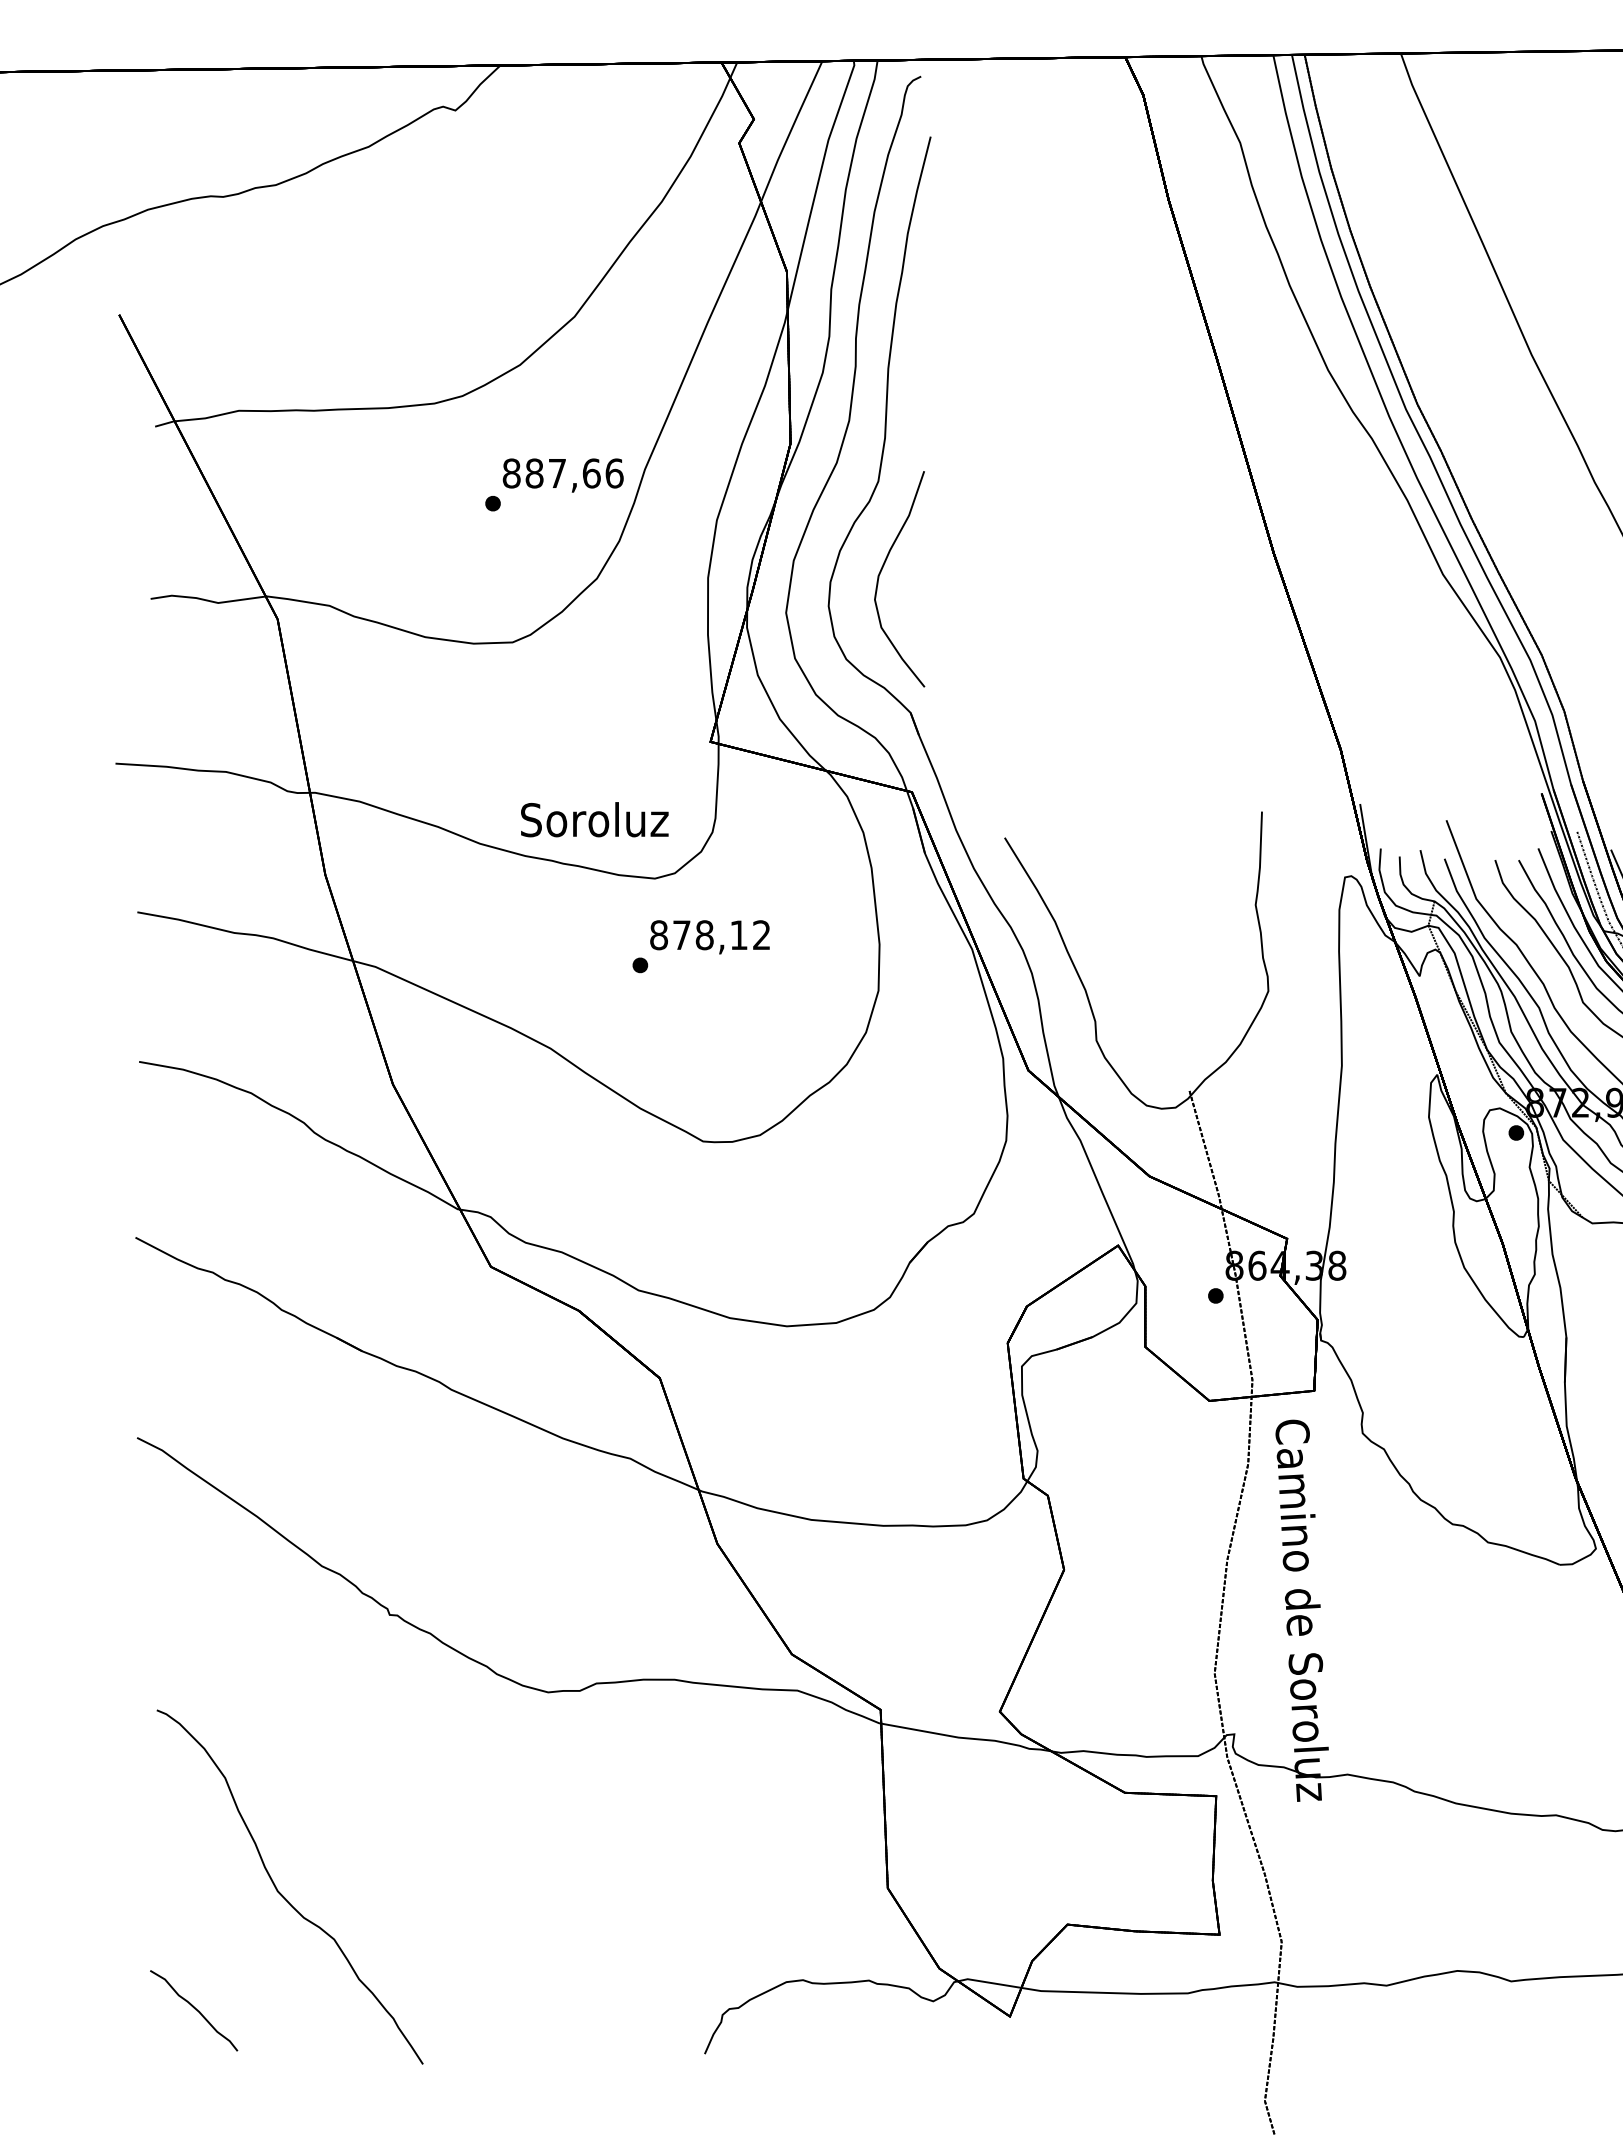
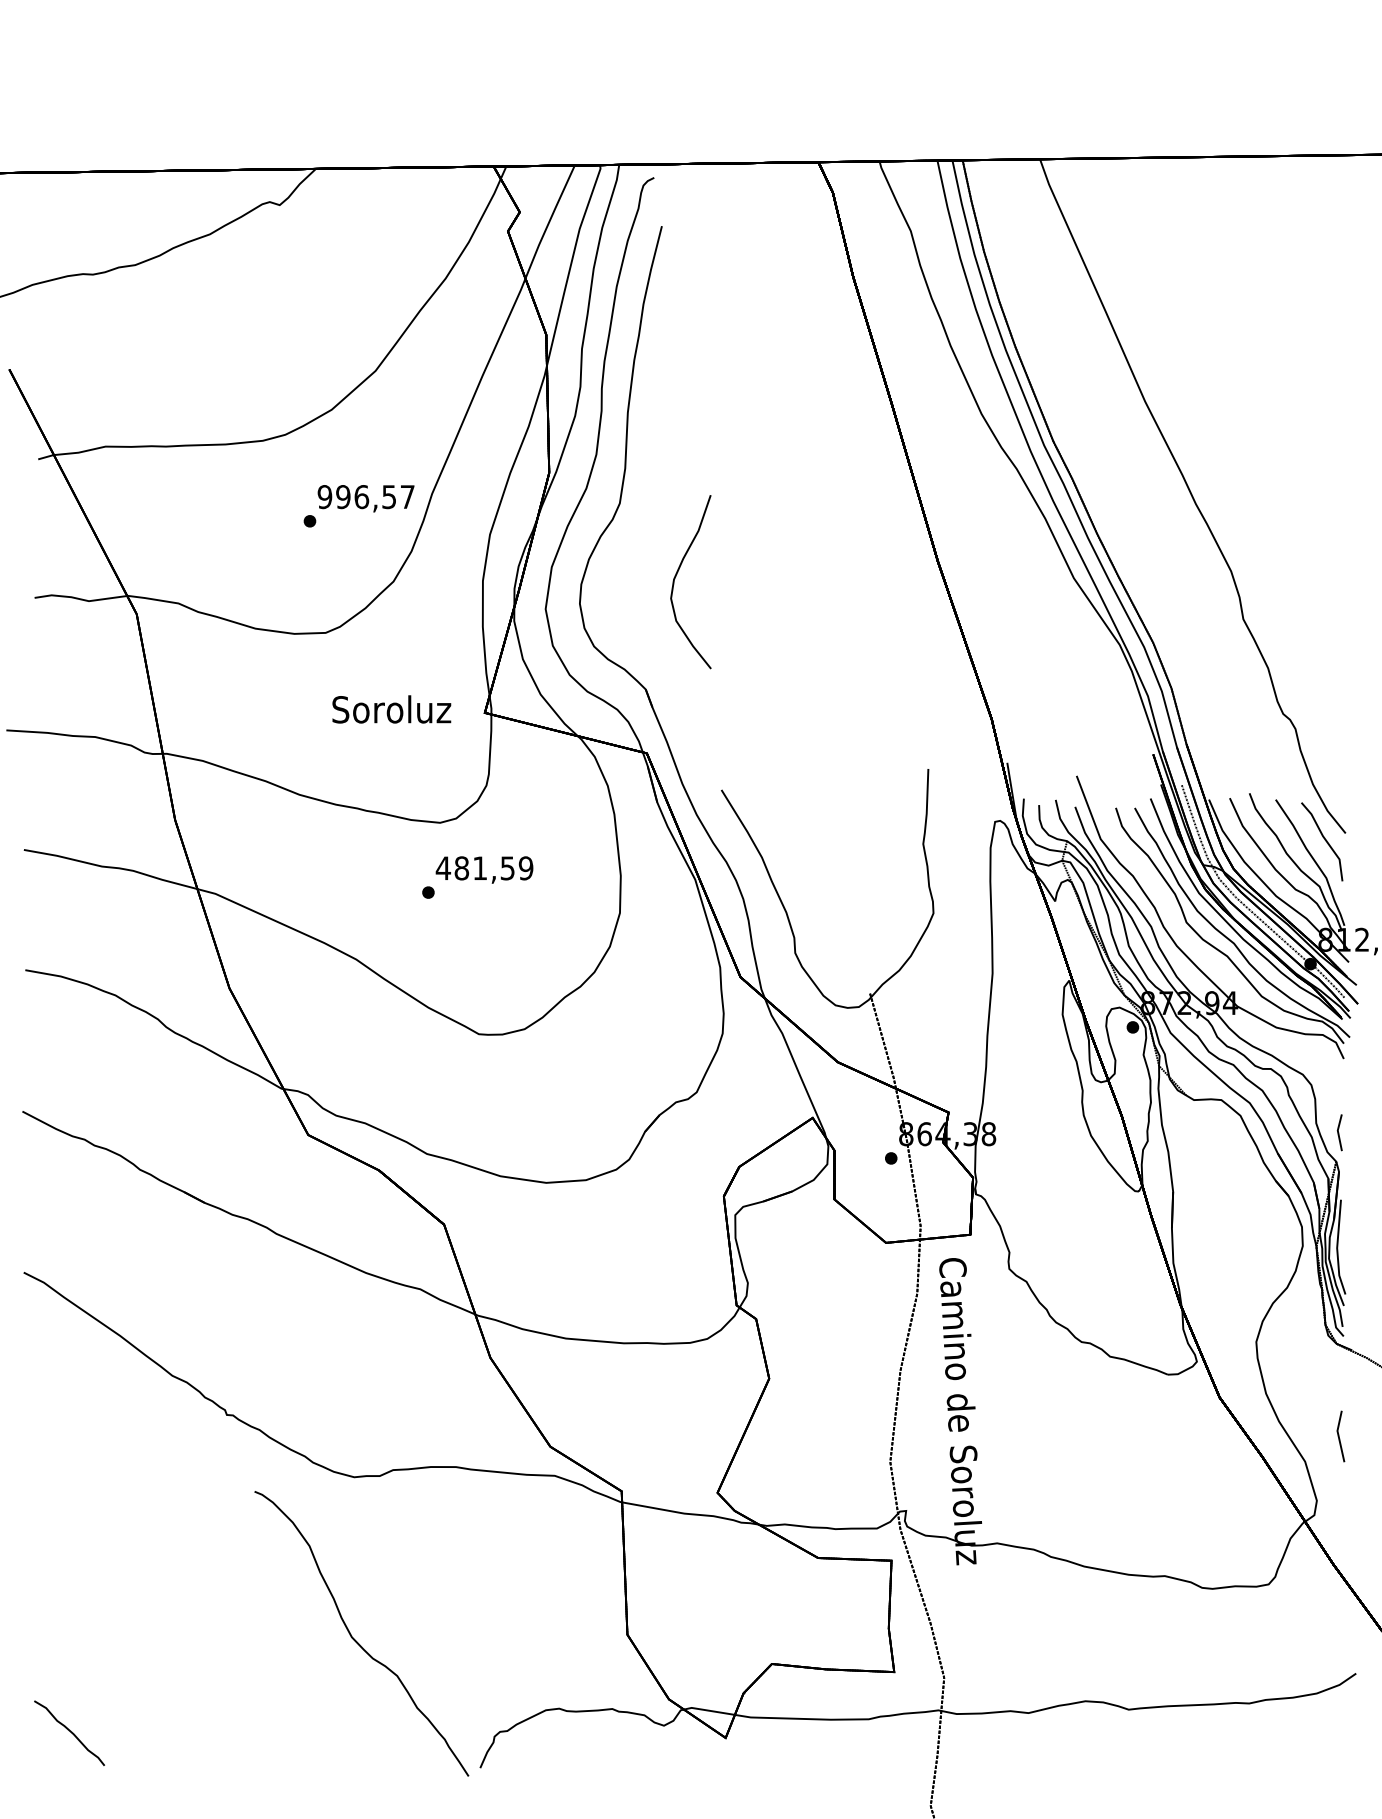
text: (563, 474) -> (366, 497), 887,66 -> 996,57
curve: (881, 572) -> (676, 576), moved
text: (594, 819) -> (391, 709), moved
text: (710, 935) -> (484, 868), 878,12 -> 481,59
curve: (282, 1894) -> (355, 1639), moved

